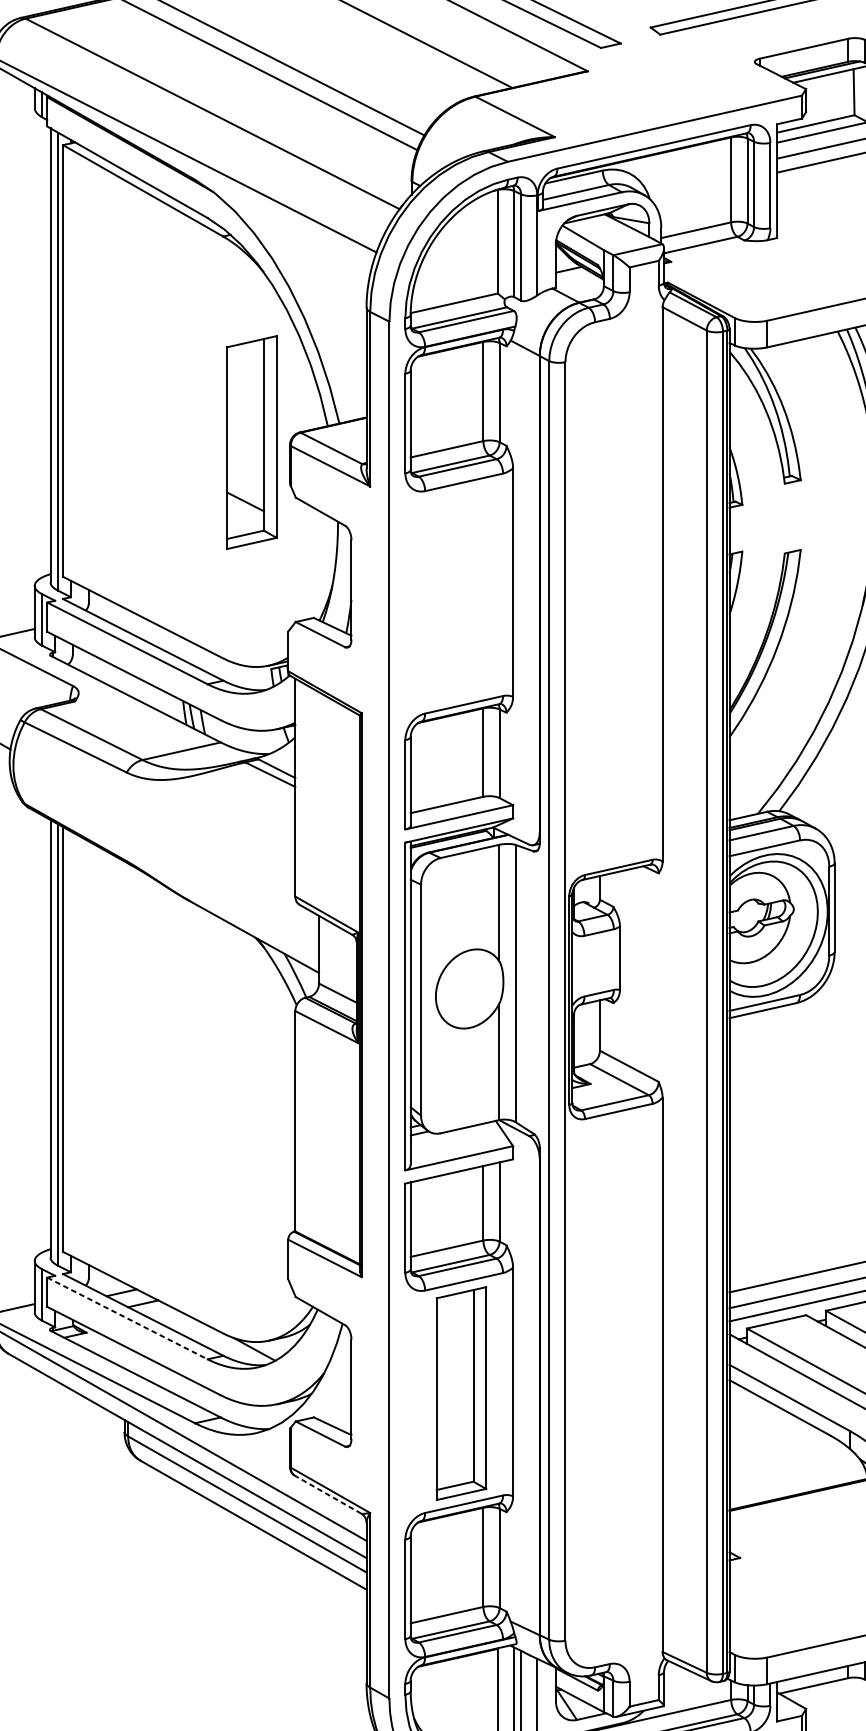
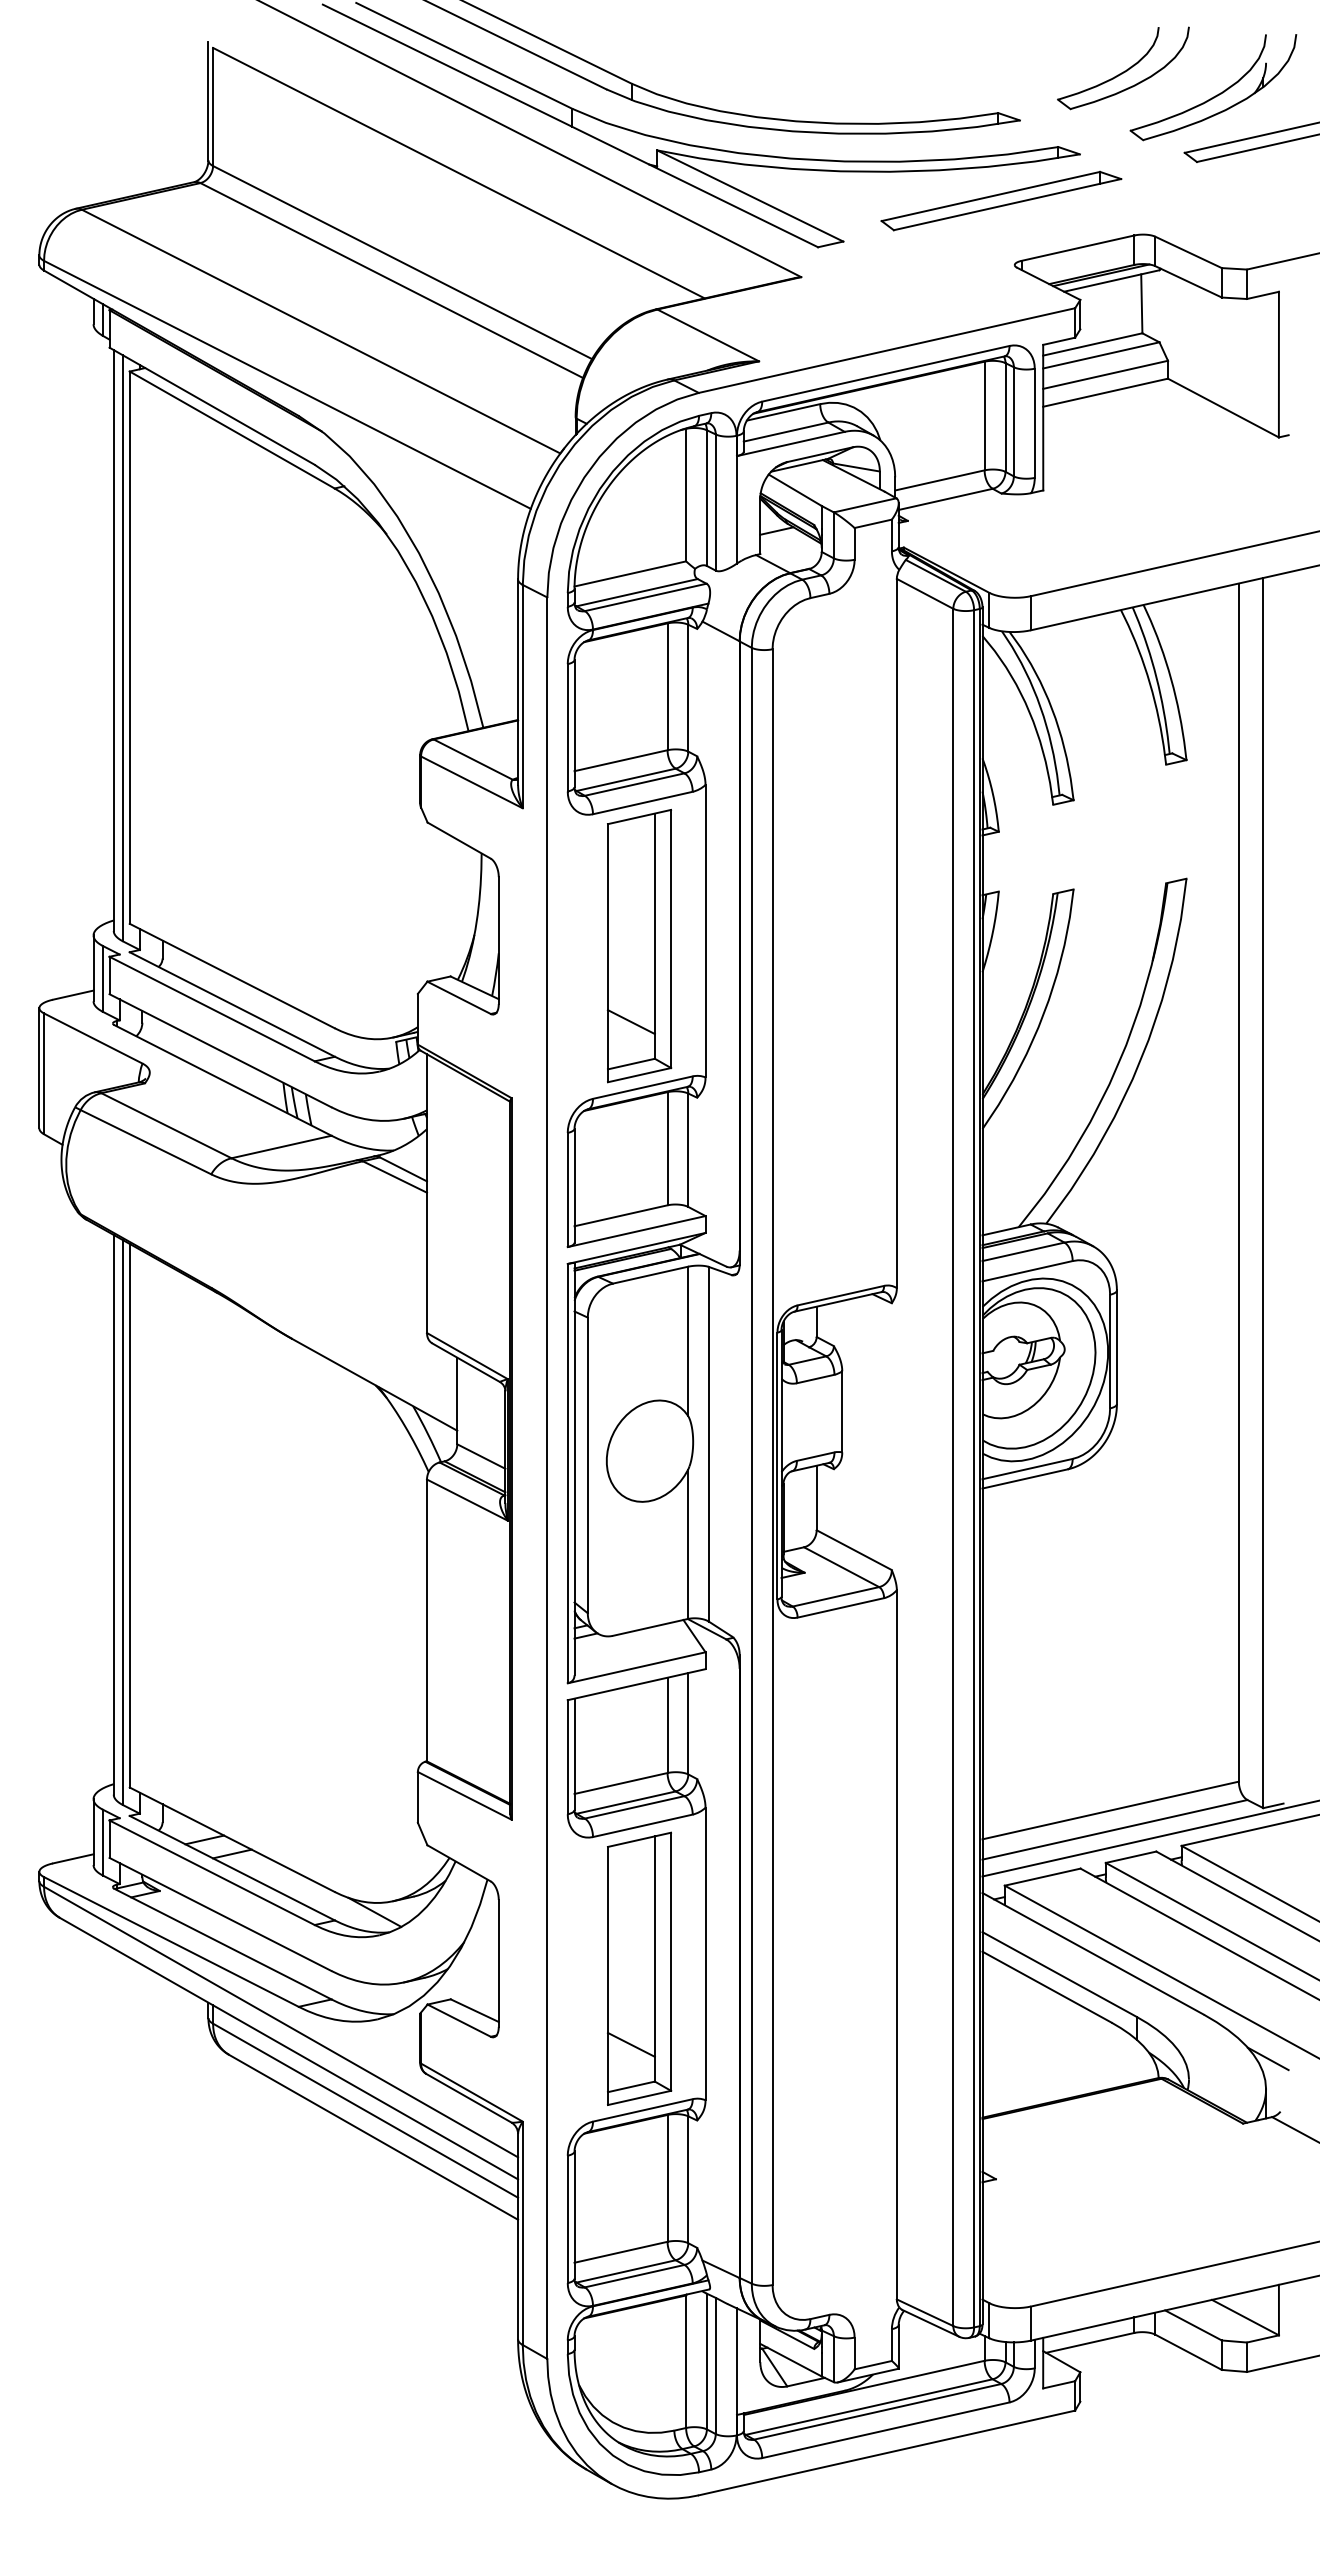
part: (251, 442) -> (639, 946), moved
line: (127, 1318) -> (212, 1872), dashed -> solid
line: (454, 1452) -> (630, 2044), added
line: (327, 1494) -> (468, 2098), dashed -> solid

